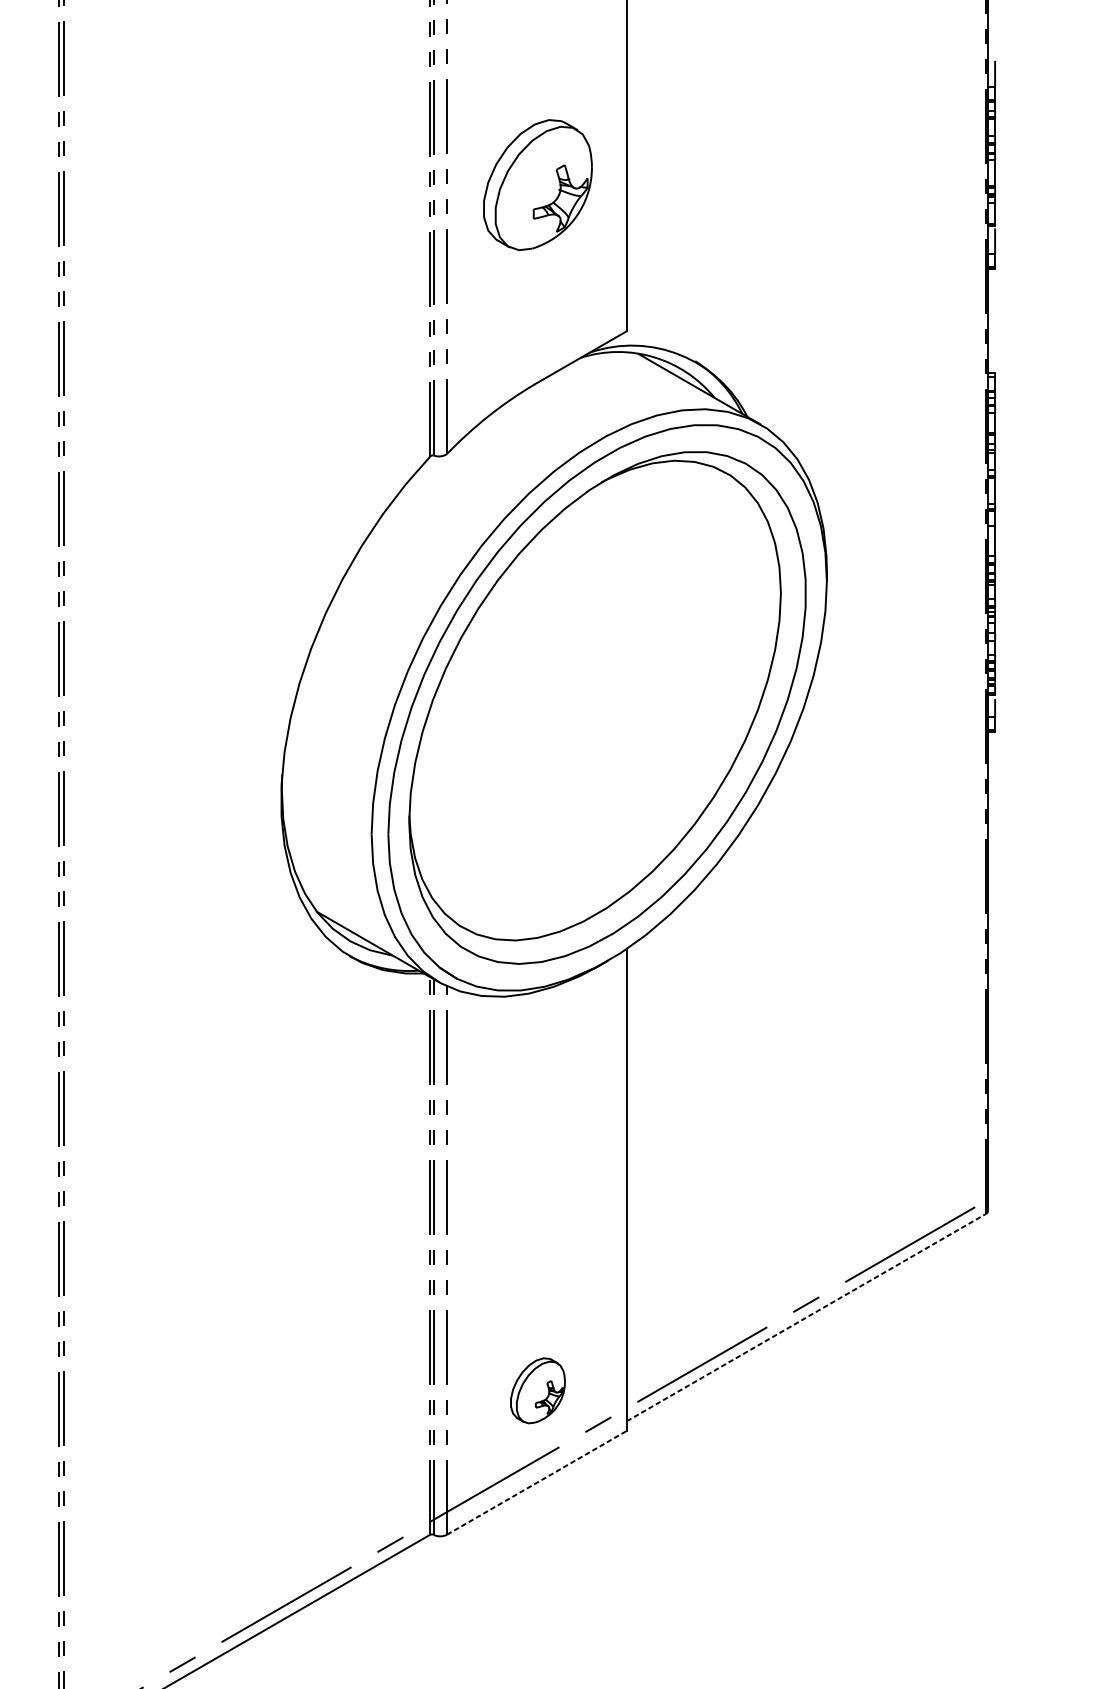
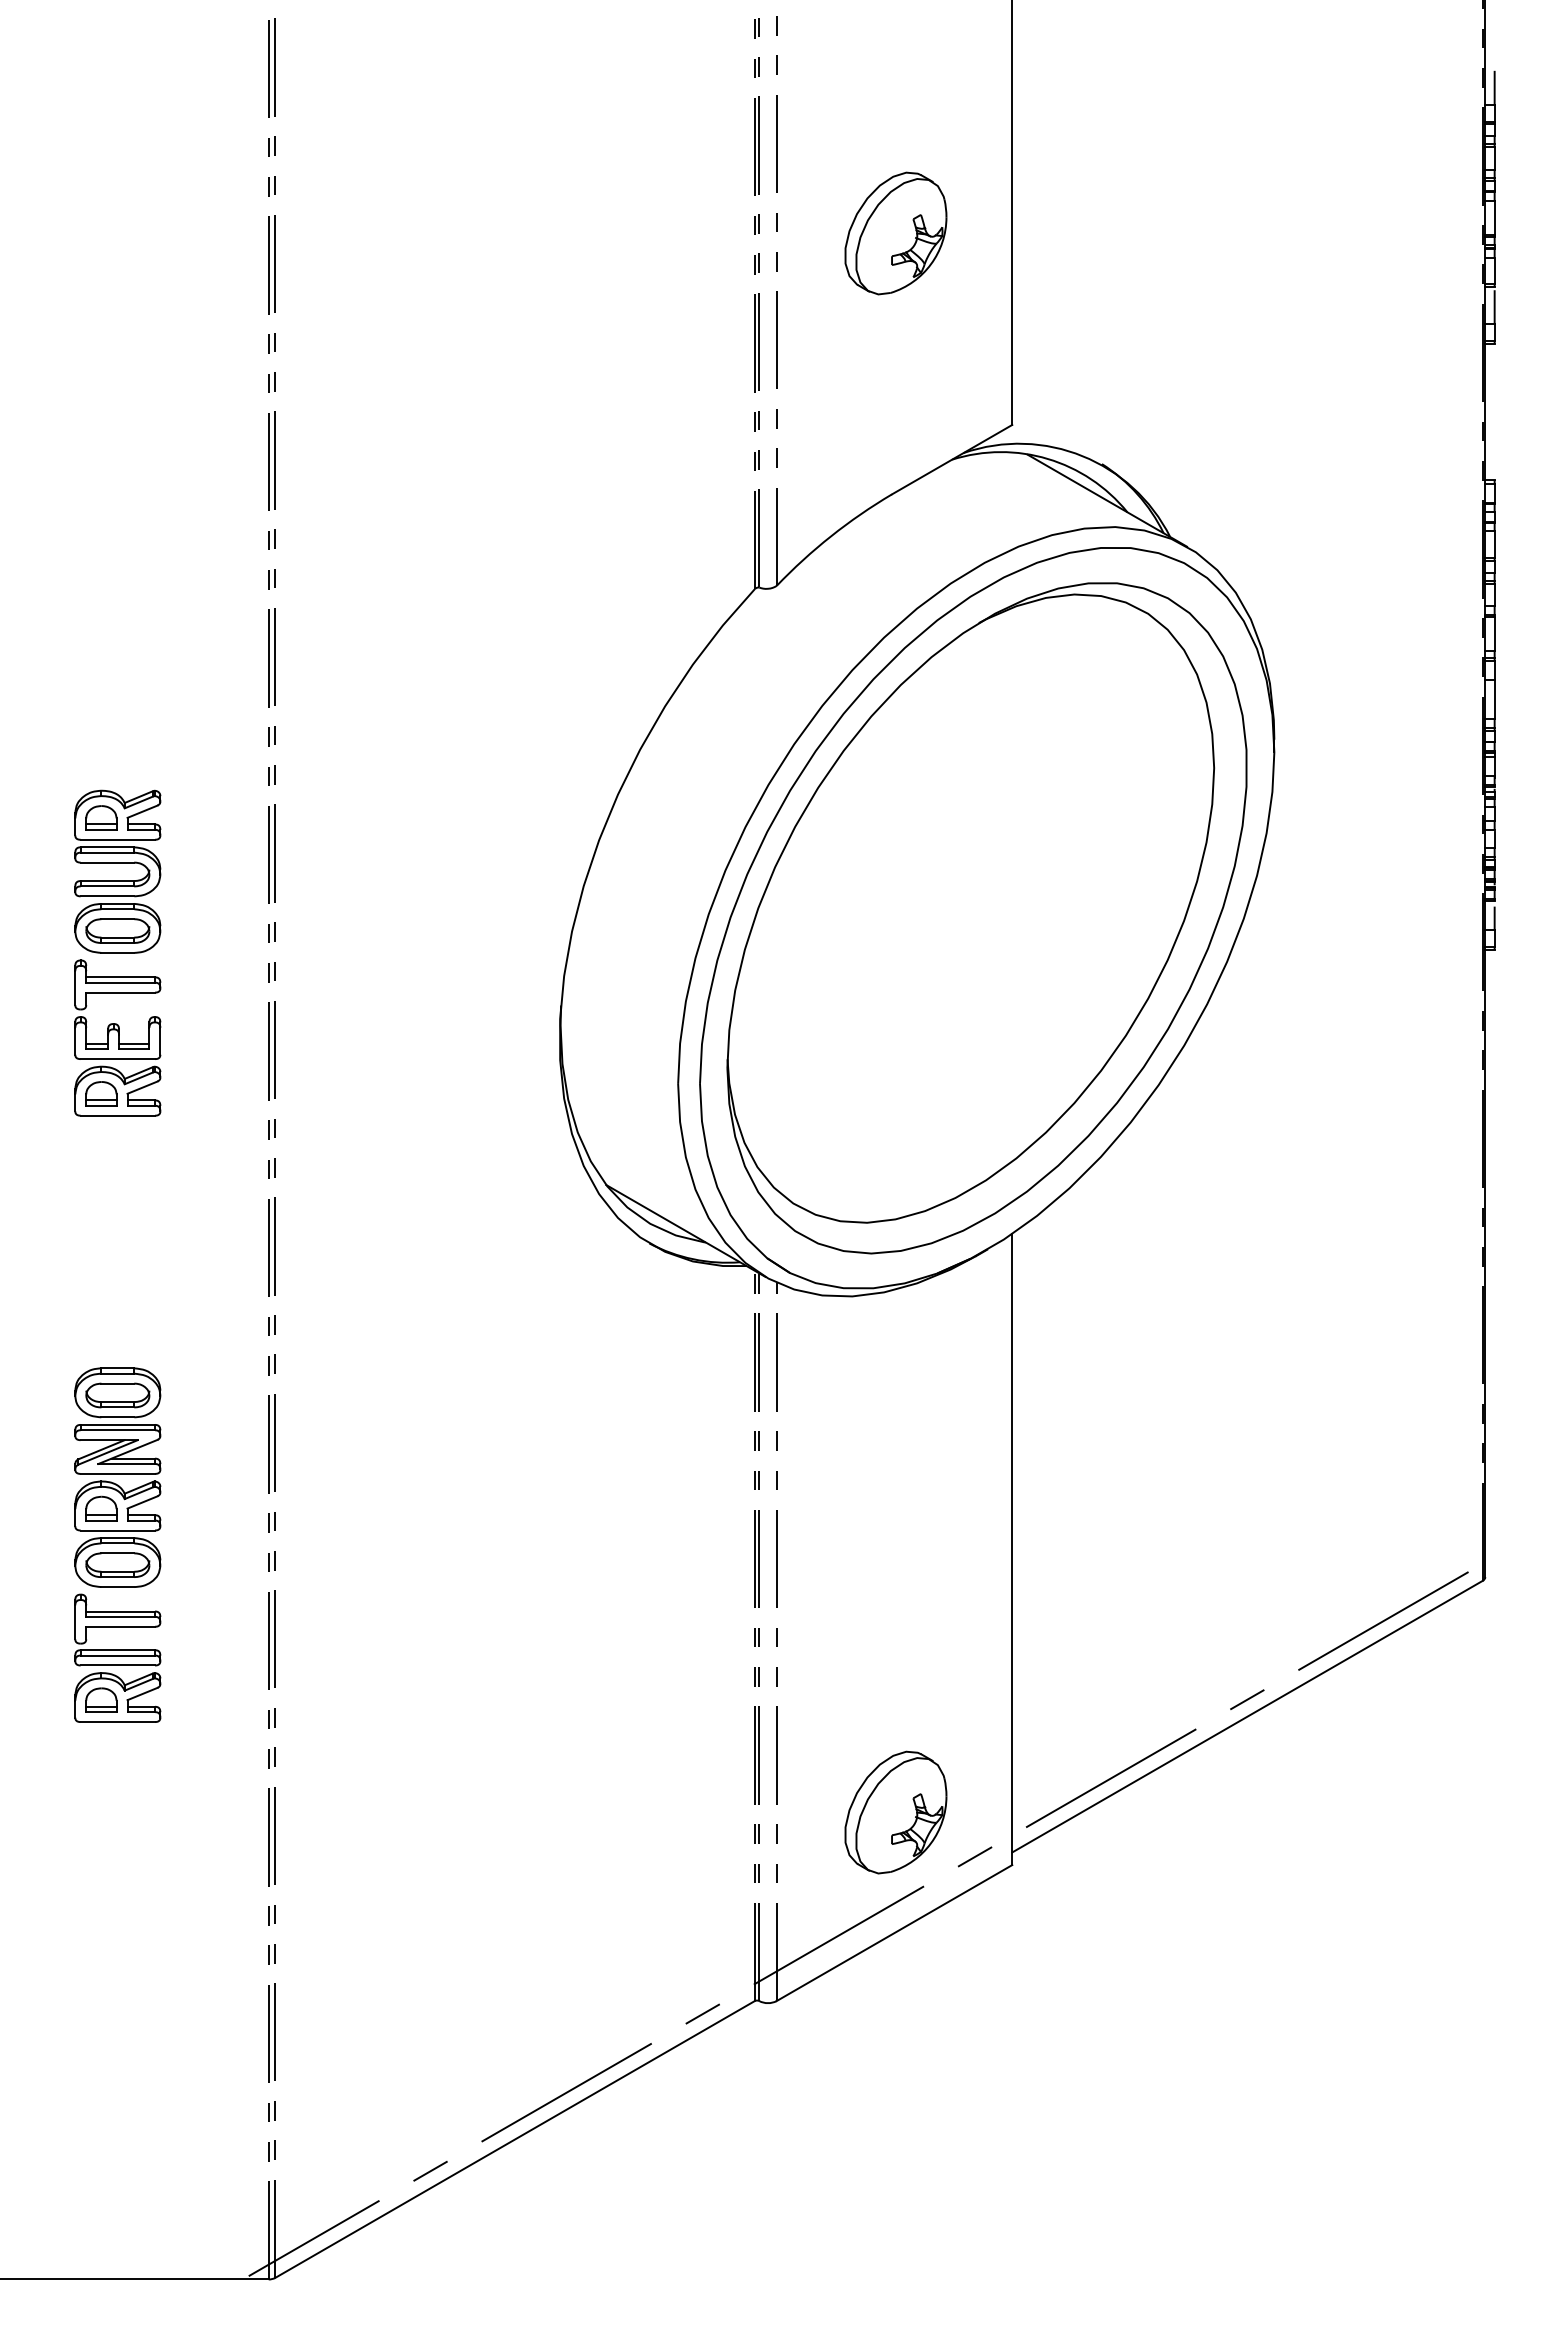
part: (537, 185) -> (895, 233), size x0.71
line: (806, 1317) -> (1247, 1716), dashed -> solid
part: (537, 1390) -> (895, 1812), size x1.43
line: (536, 1483) -> (894, 1933), dashed -> solid

